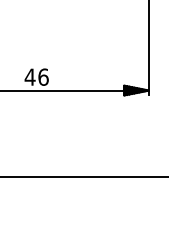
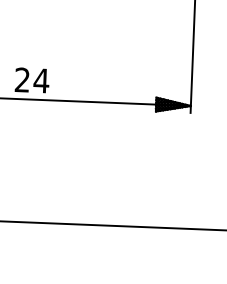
text: (36, 76) -> (31, 79), 46 -> 24

